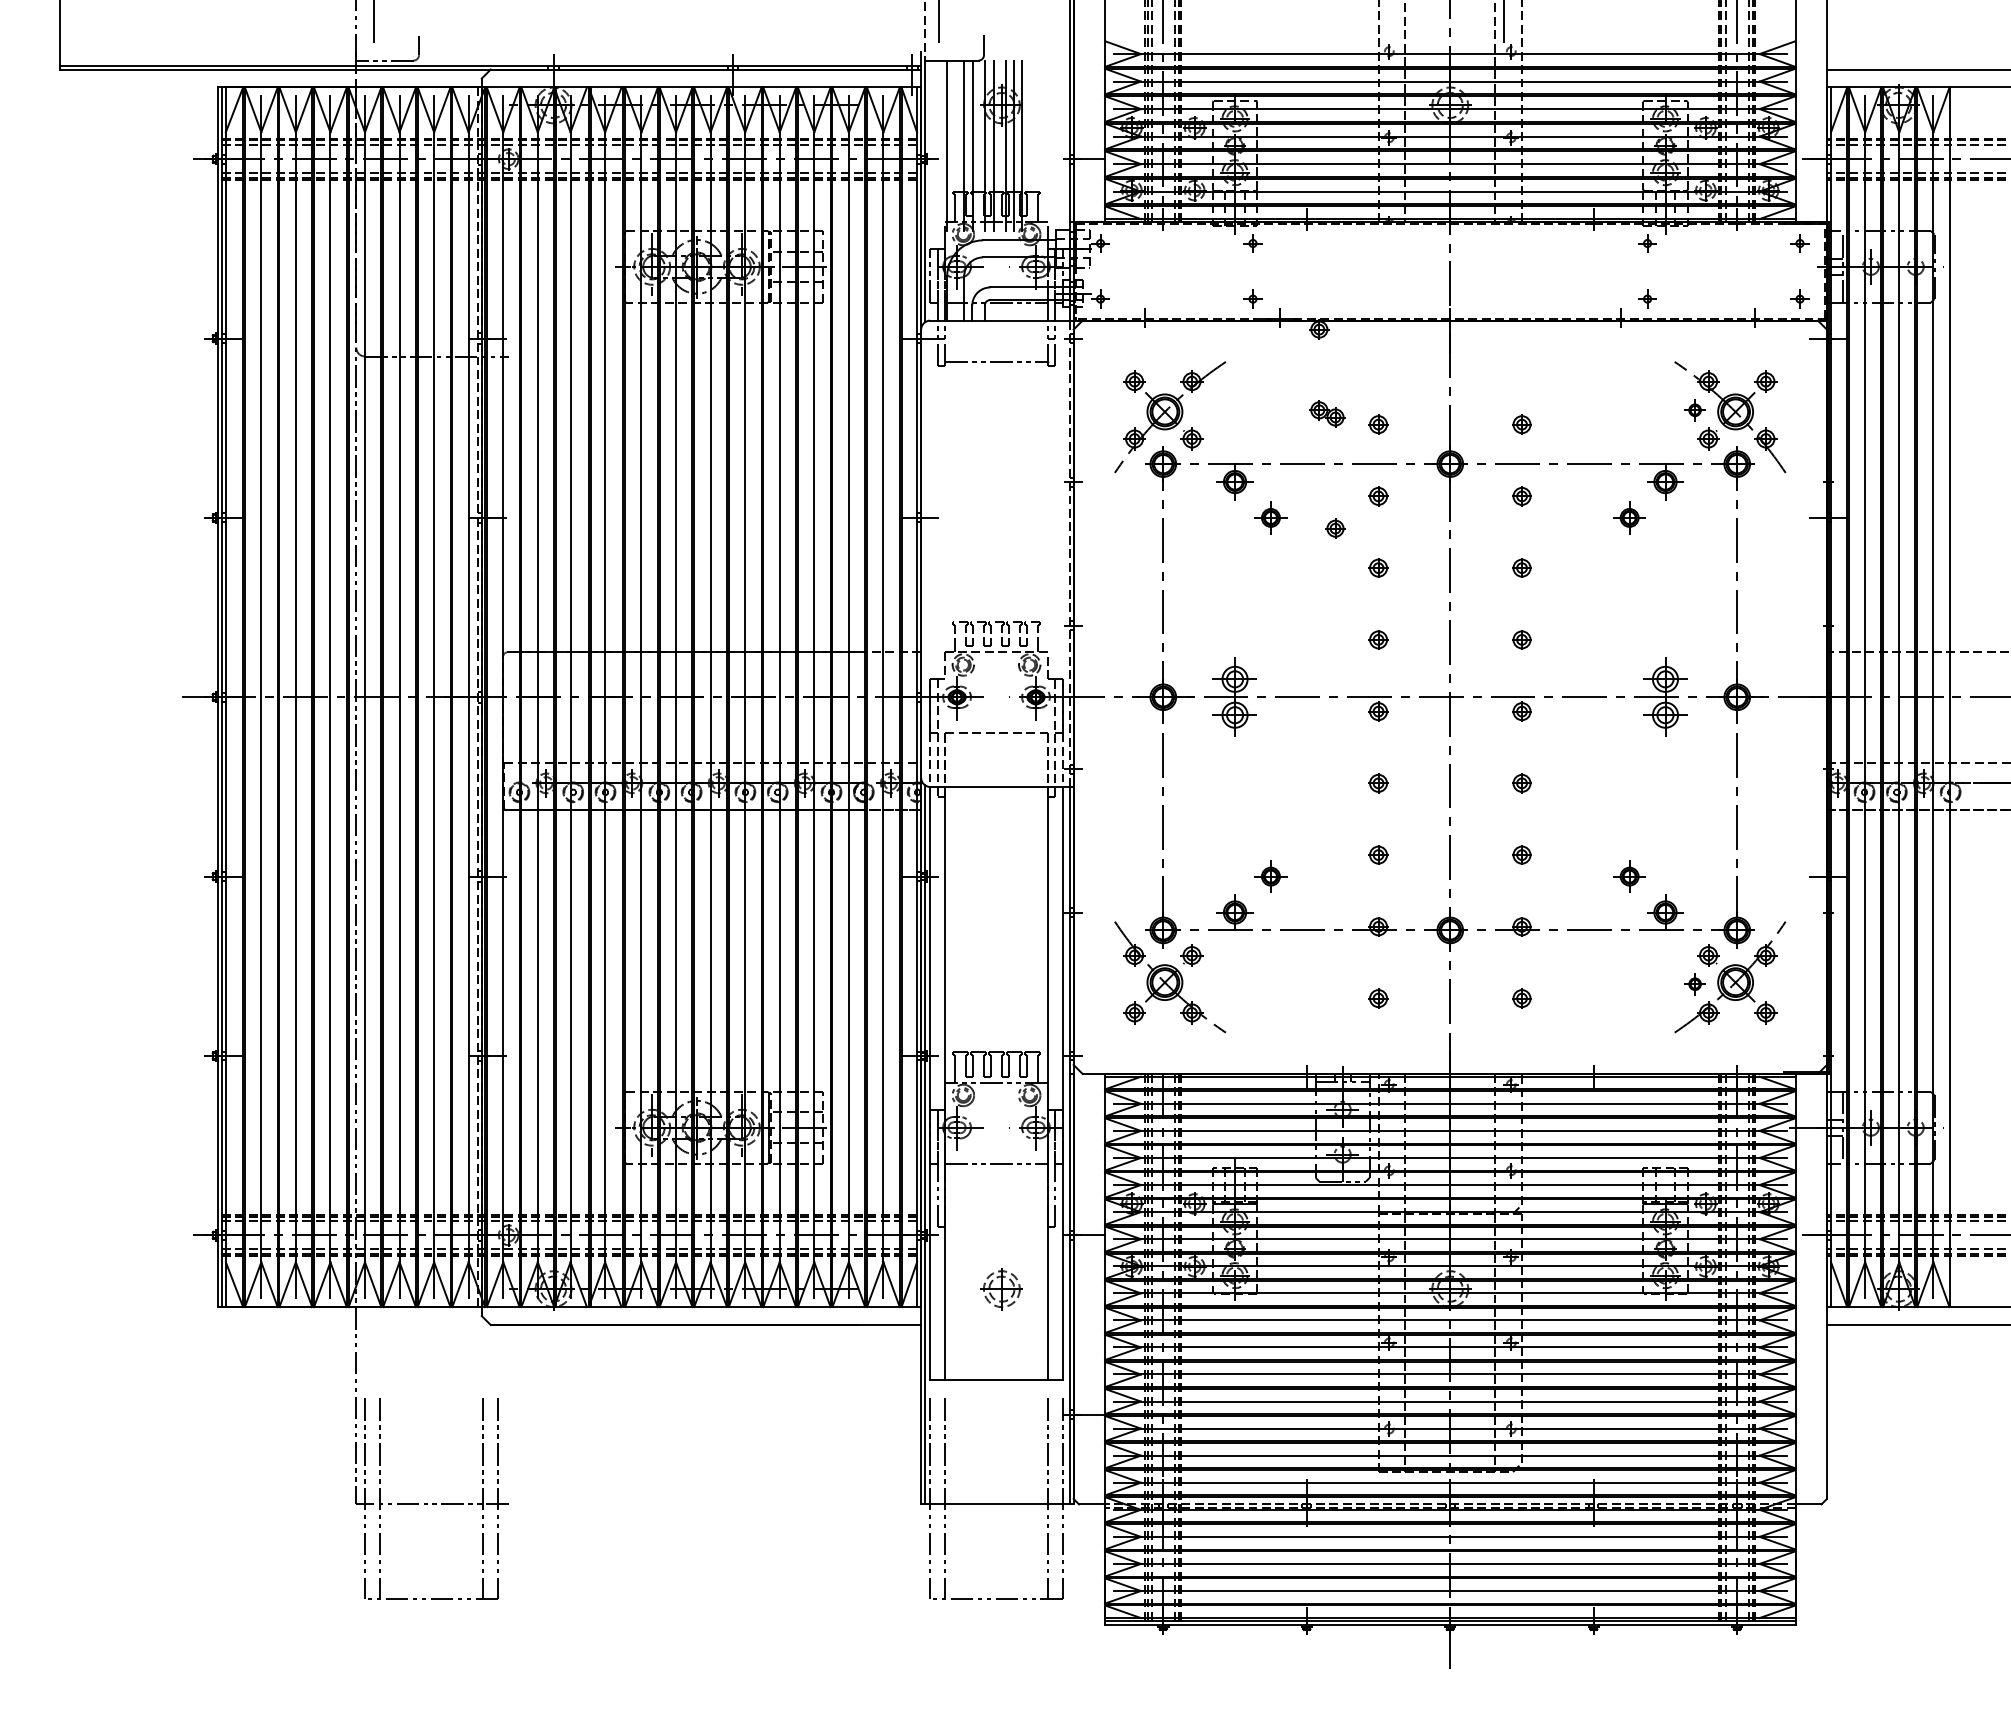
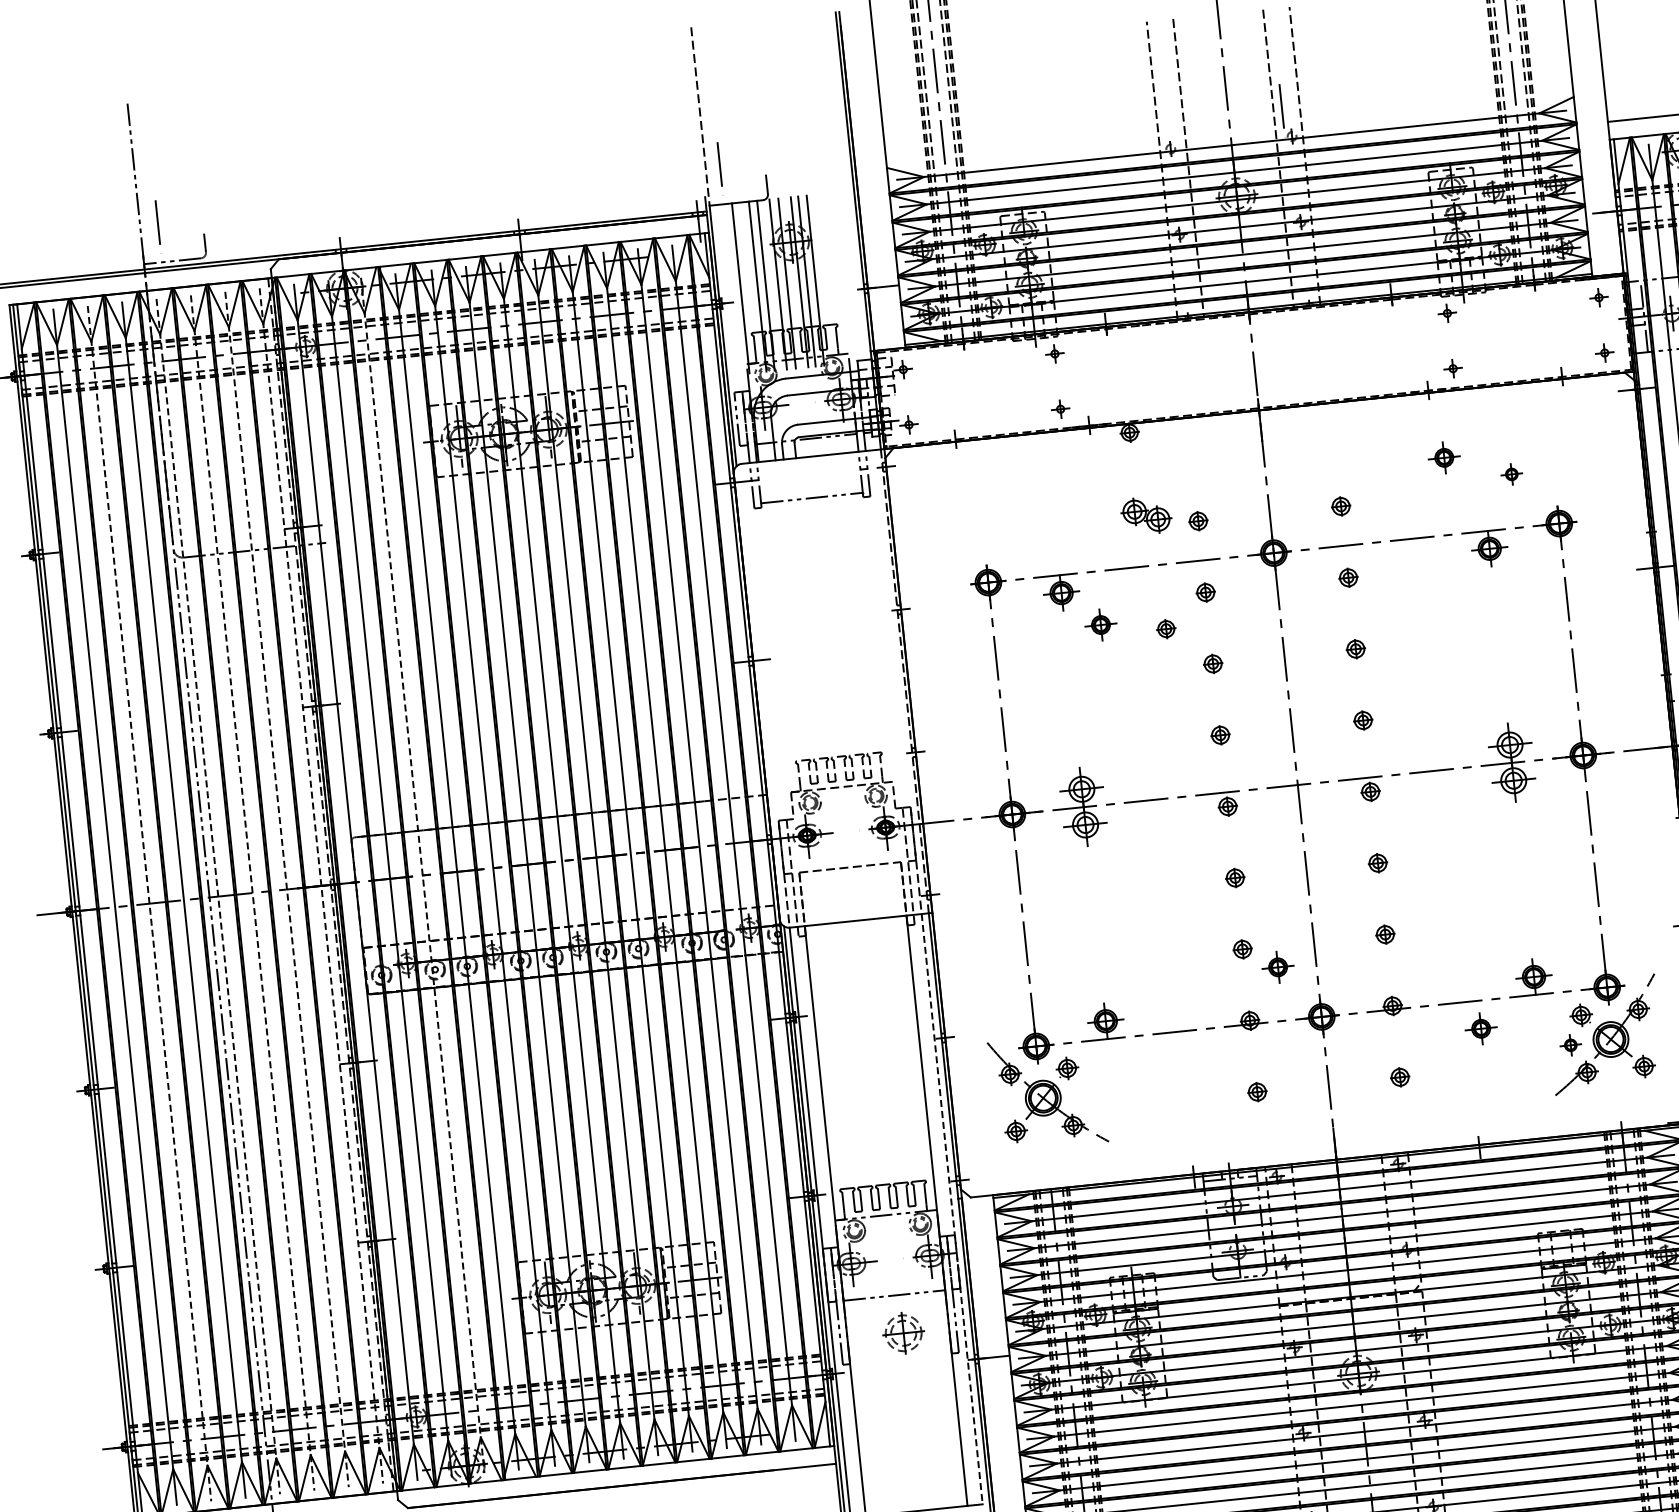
part: (1327, 413) -> (1146, 515), size x1.4
part: (1730, 416) -> (1547, 476), removed
part: (1170, 417) -> (990, 535), removed
part: (1629, 517) -> (1444, 457), moved
line: (295, 697) -> (149, 903), solid -> dashed
line: (365, 697) -> (218, 896), solid -> dashed
line: (399, 697) -> (252, 893), solid -> dashed
line: (434, 697) -> (287, 889), solid -> dashed
line: (468, 697) -> (321, 886), solid -> dashed
line: (570, 697) -> (422, 875), solid -> dashed
part: (1270, 876) -> (1277, 967), moved
part: (1629, 876) -> (1481, 1028), moved
line: (1062, 1083) -> (951, 1209), solid -> dashed
part: (1001, 1289) -> (903, 1333), moved

